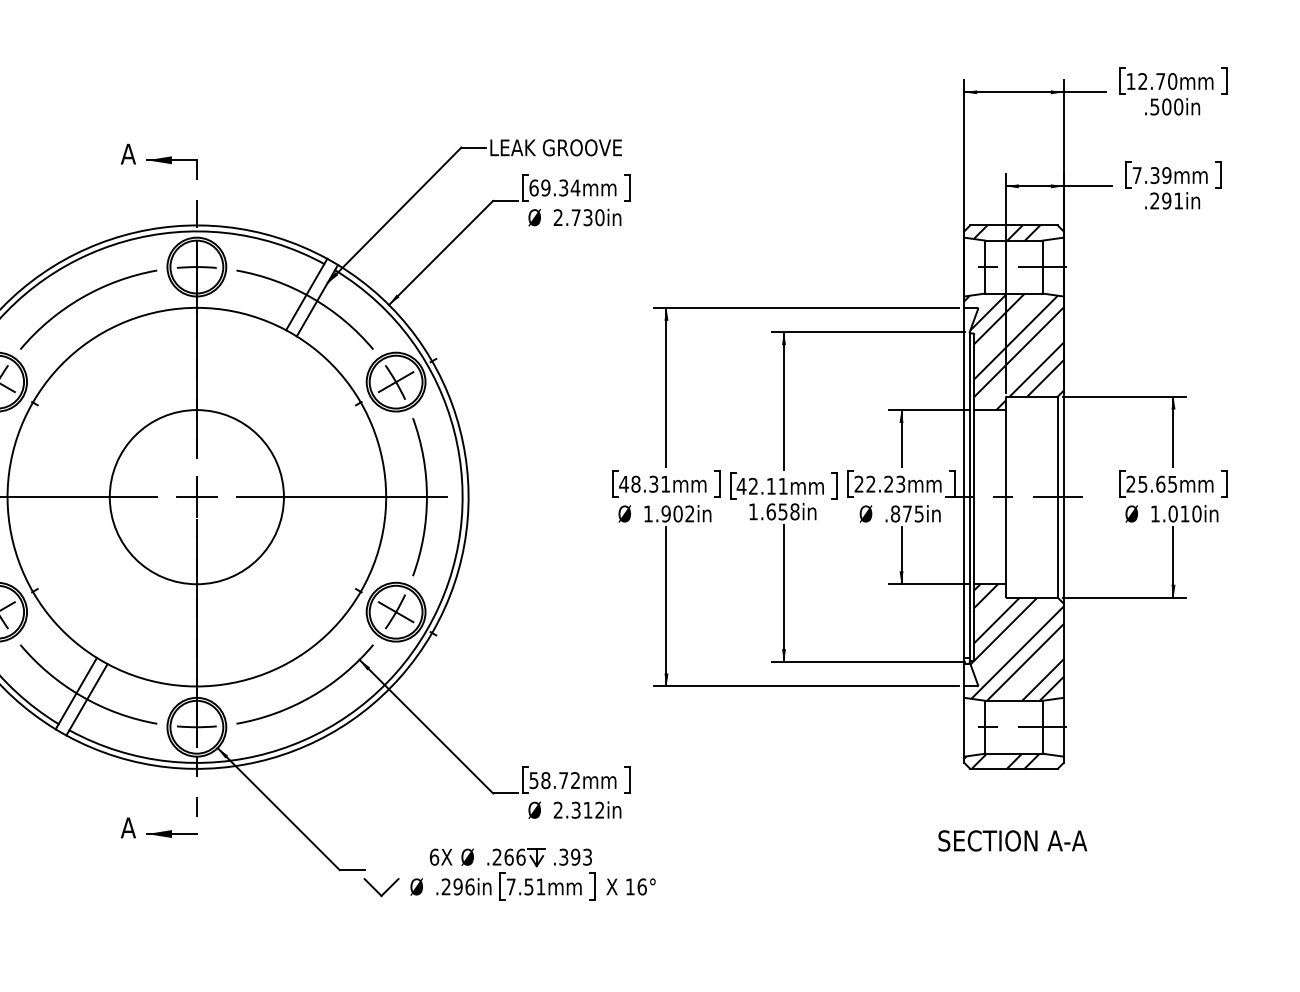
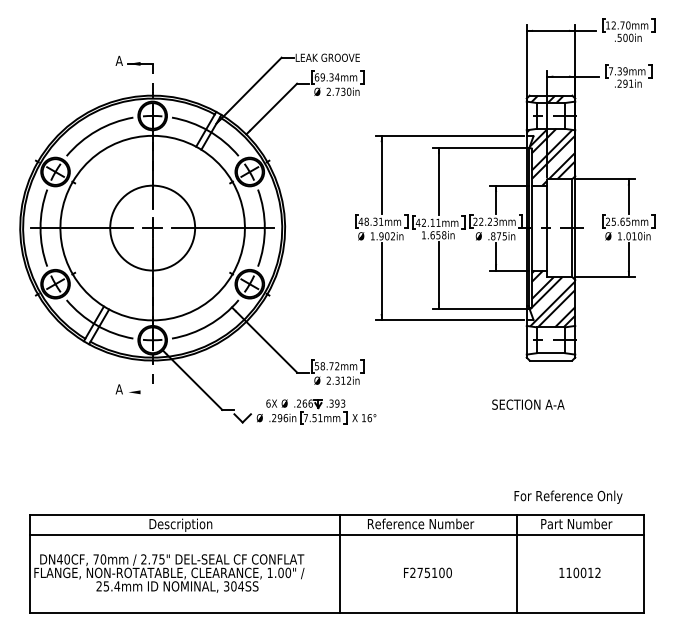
hatch: (1000, 760) -> (544, 356), removed
line: (171, 834) -> (140, 392), removed
text: (1012, 840) -> (528, 404), moved

